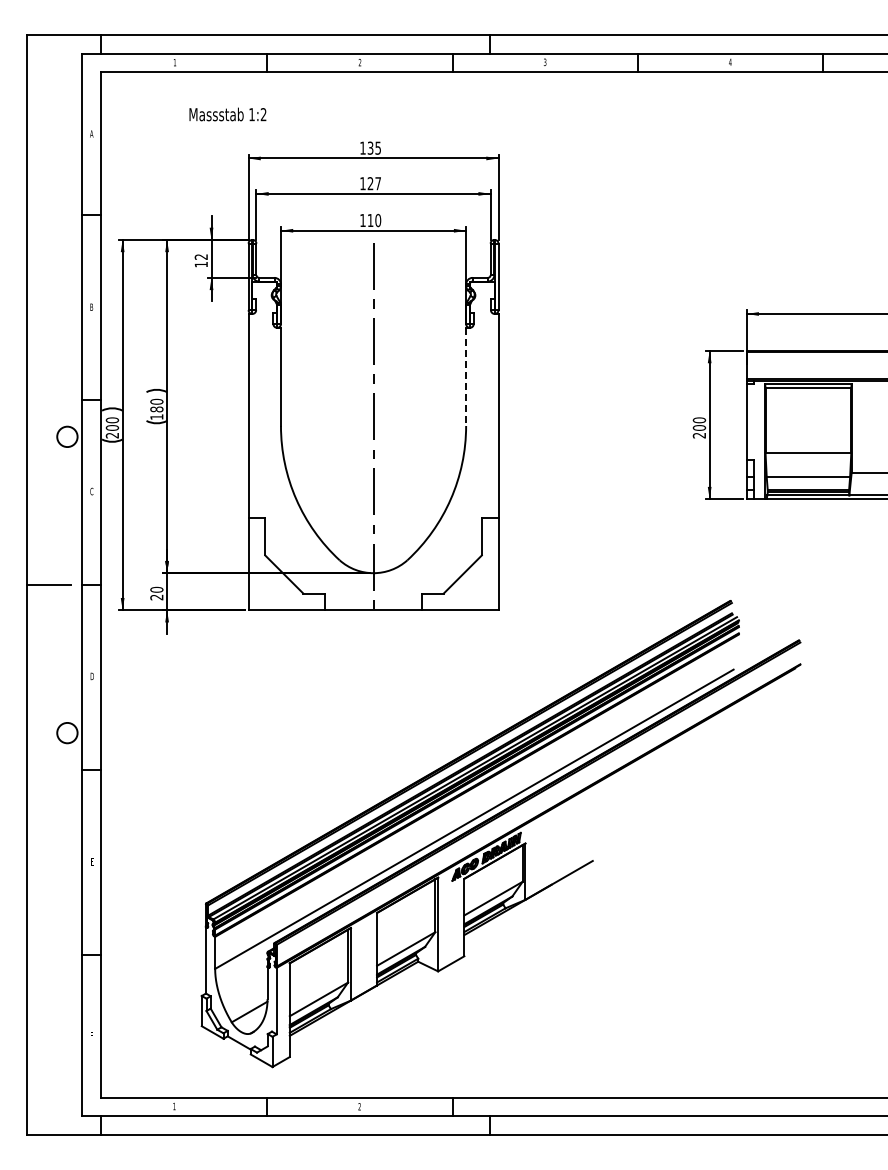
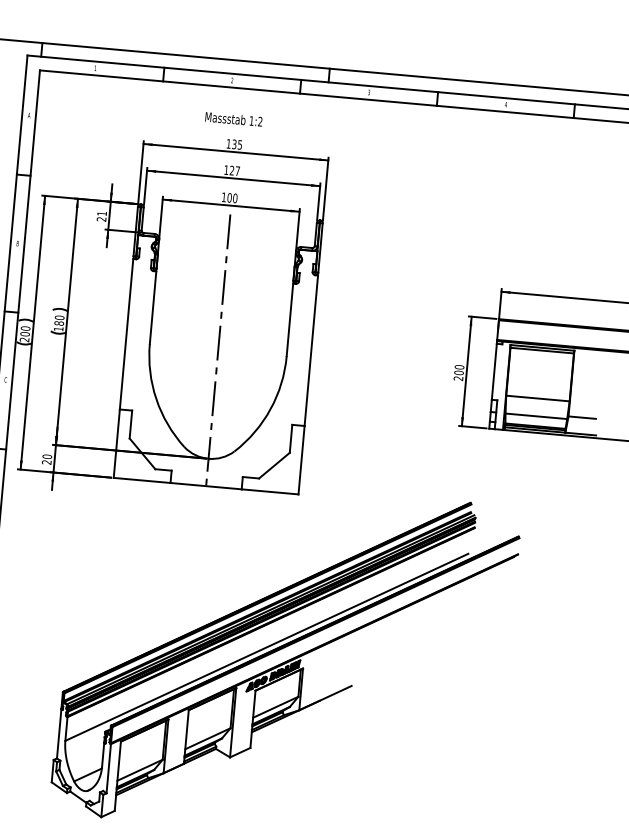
text: (227, 114) -> (233, 119), moved
text: (370, 220) -> (229, 197), 110 -> 100
text: (200, 260) -> (101, 216), 12 -> 21
line: (466, 377) -> (290, 320), dashed -> solid

